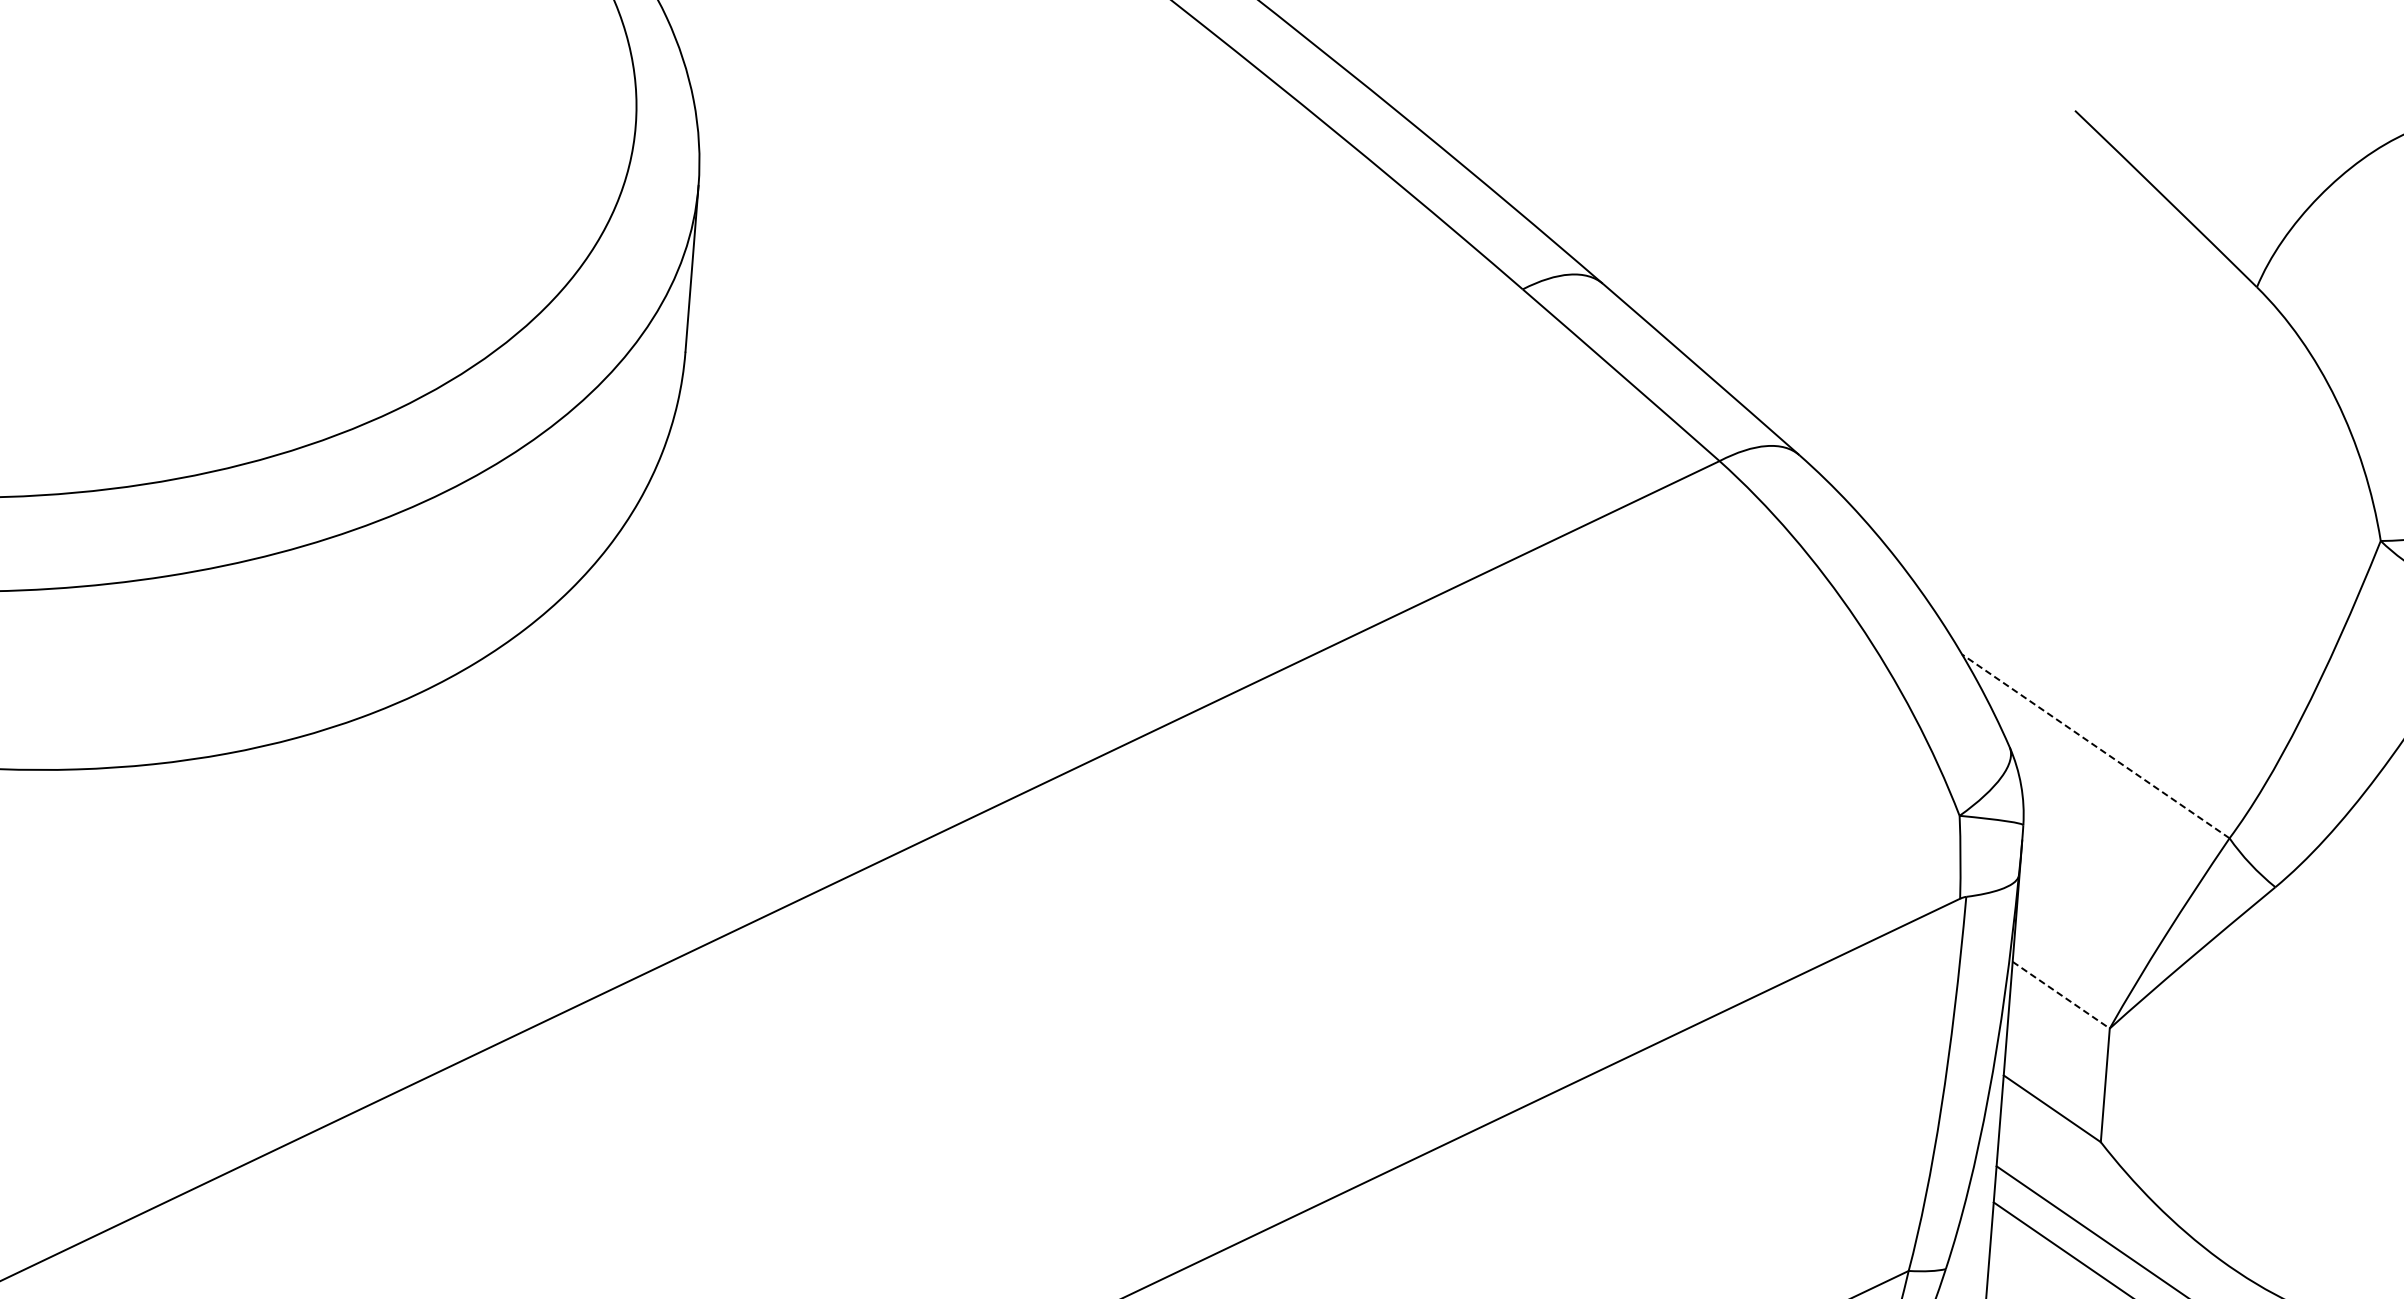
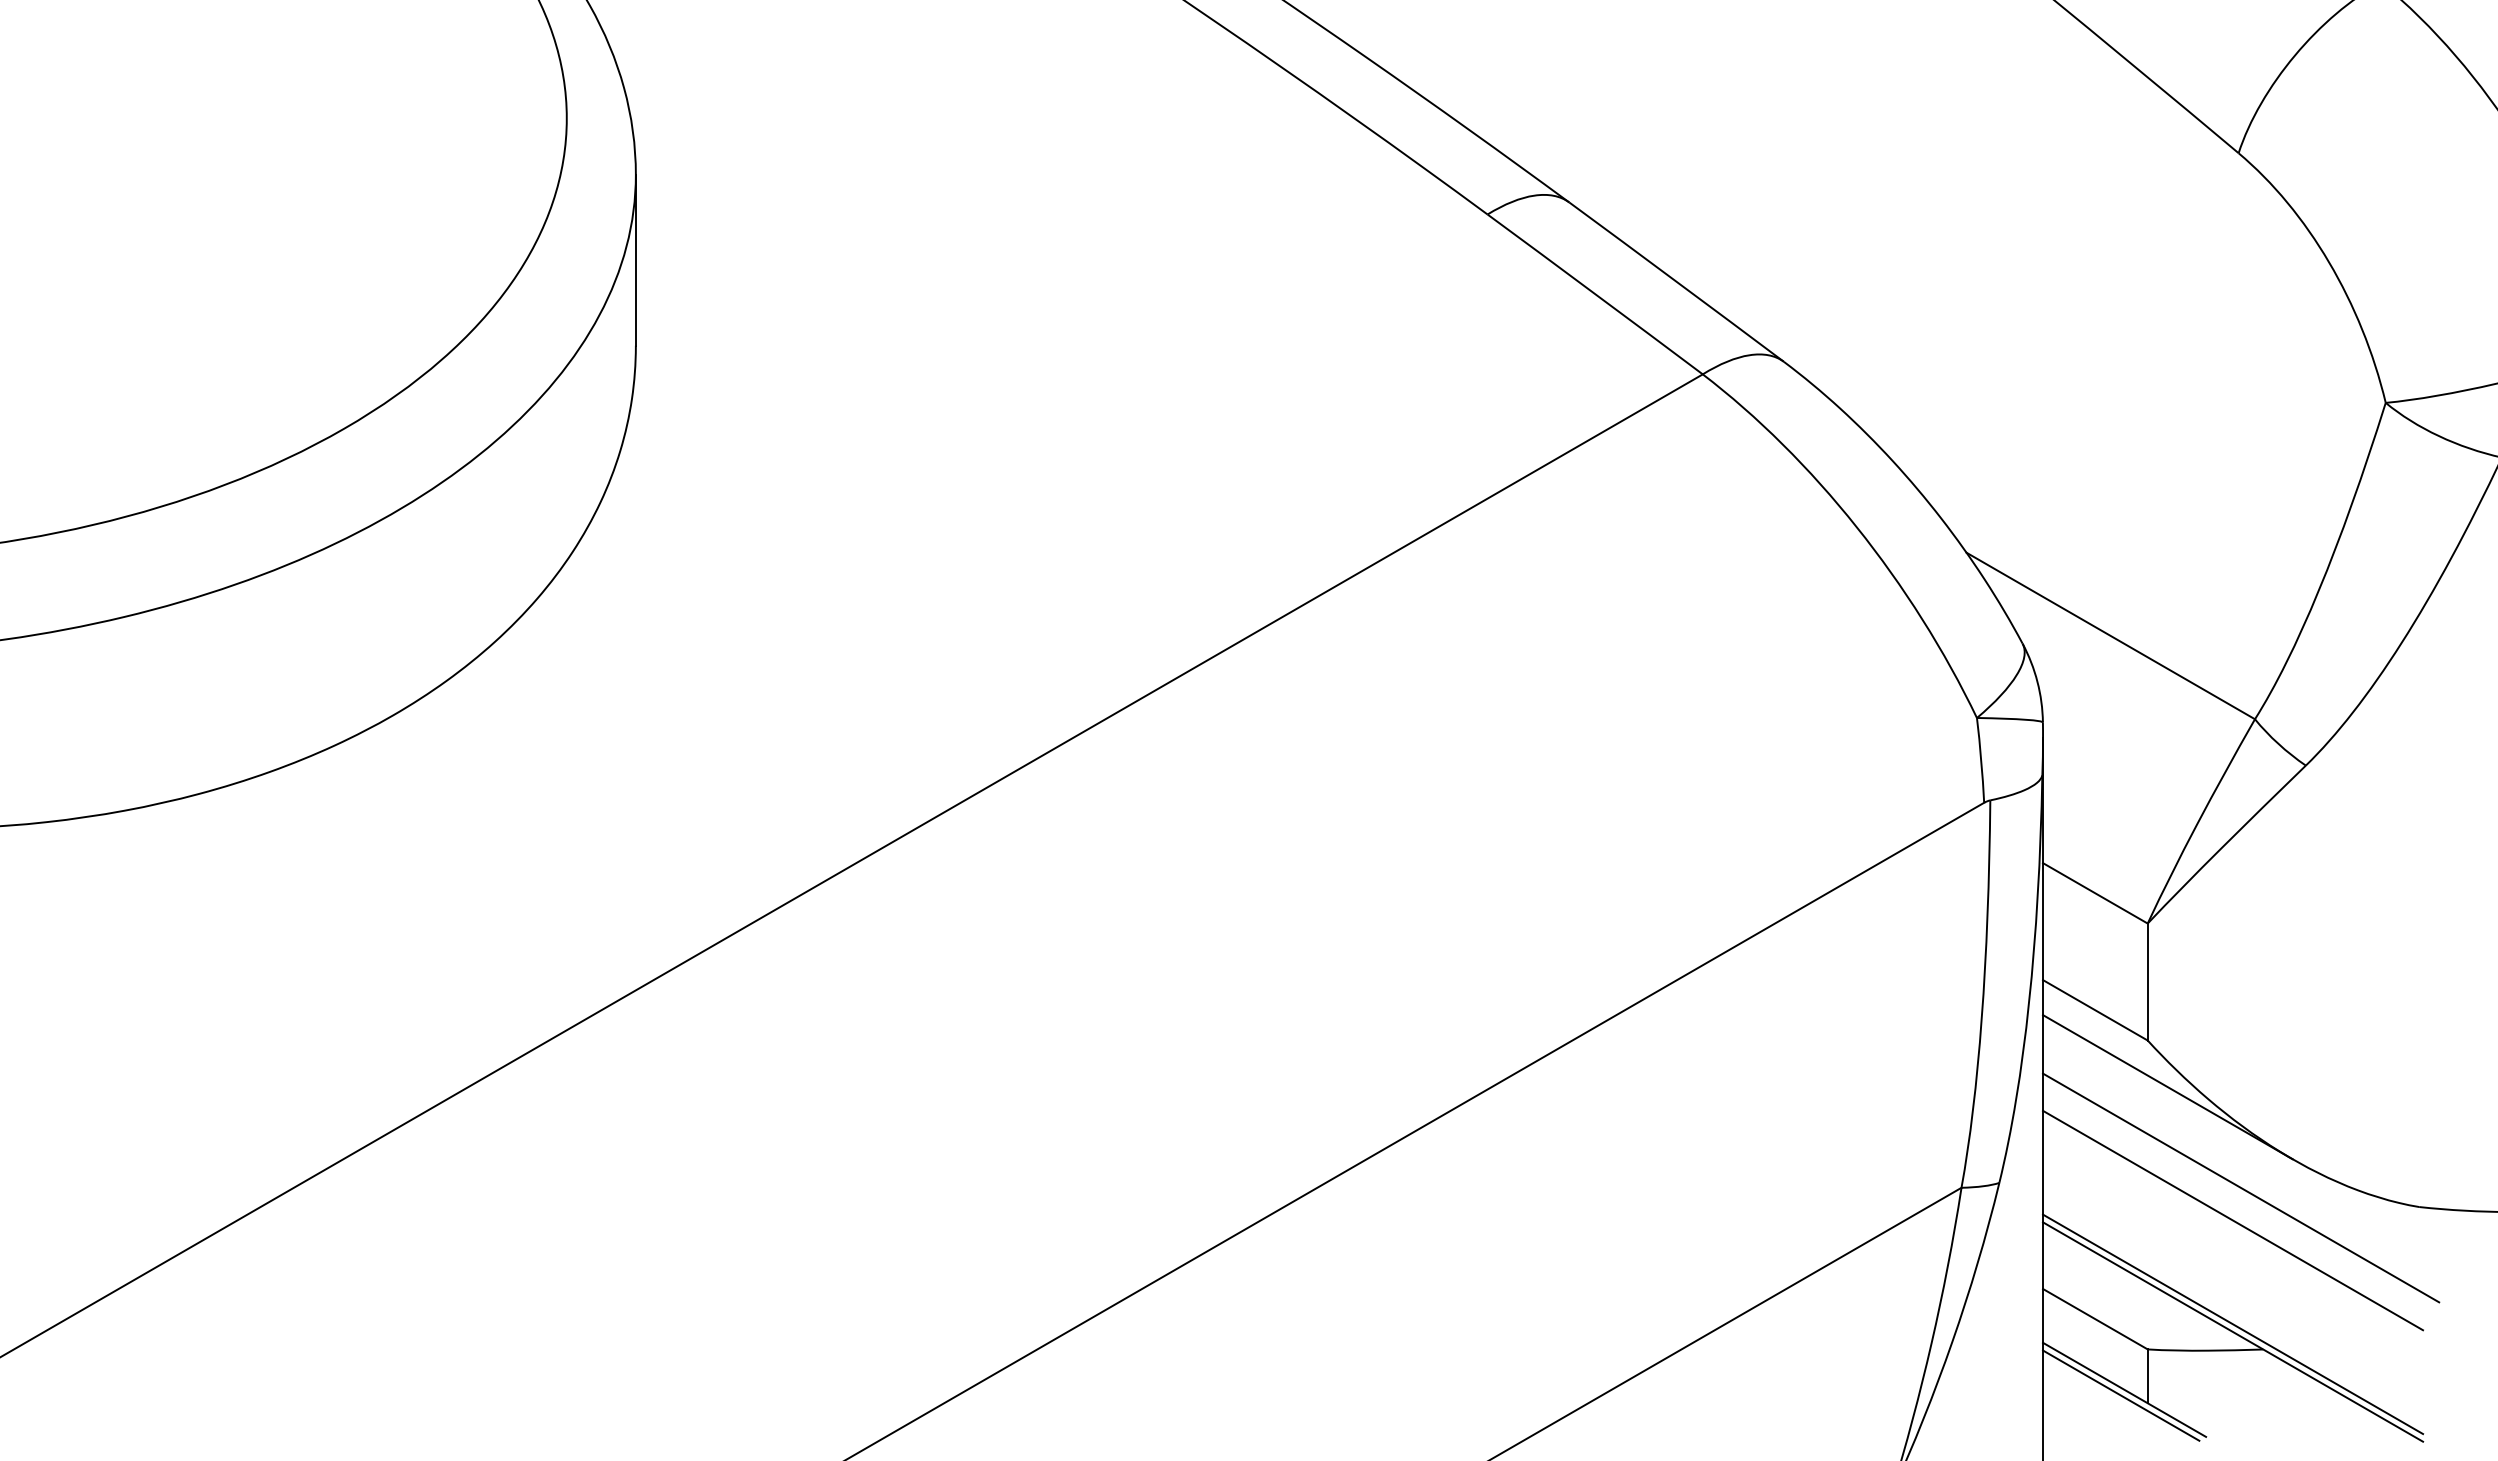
line: (2095, 745) -> (2110, 635), dashed -> solid
line: (2061, 995) -> (2095, 893), dashed -> solid
line: (2116, 1189) -> (2167, 1087), added

